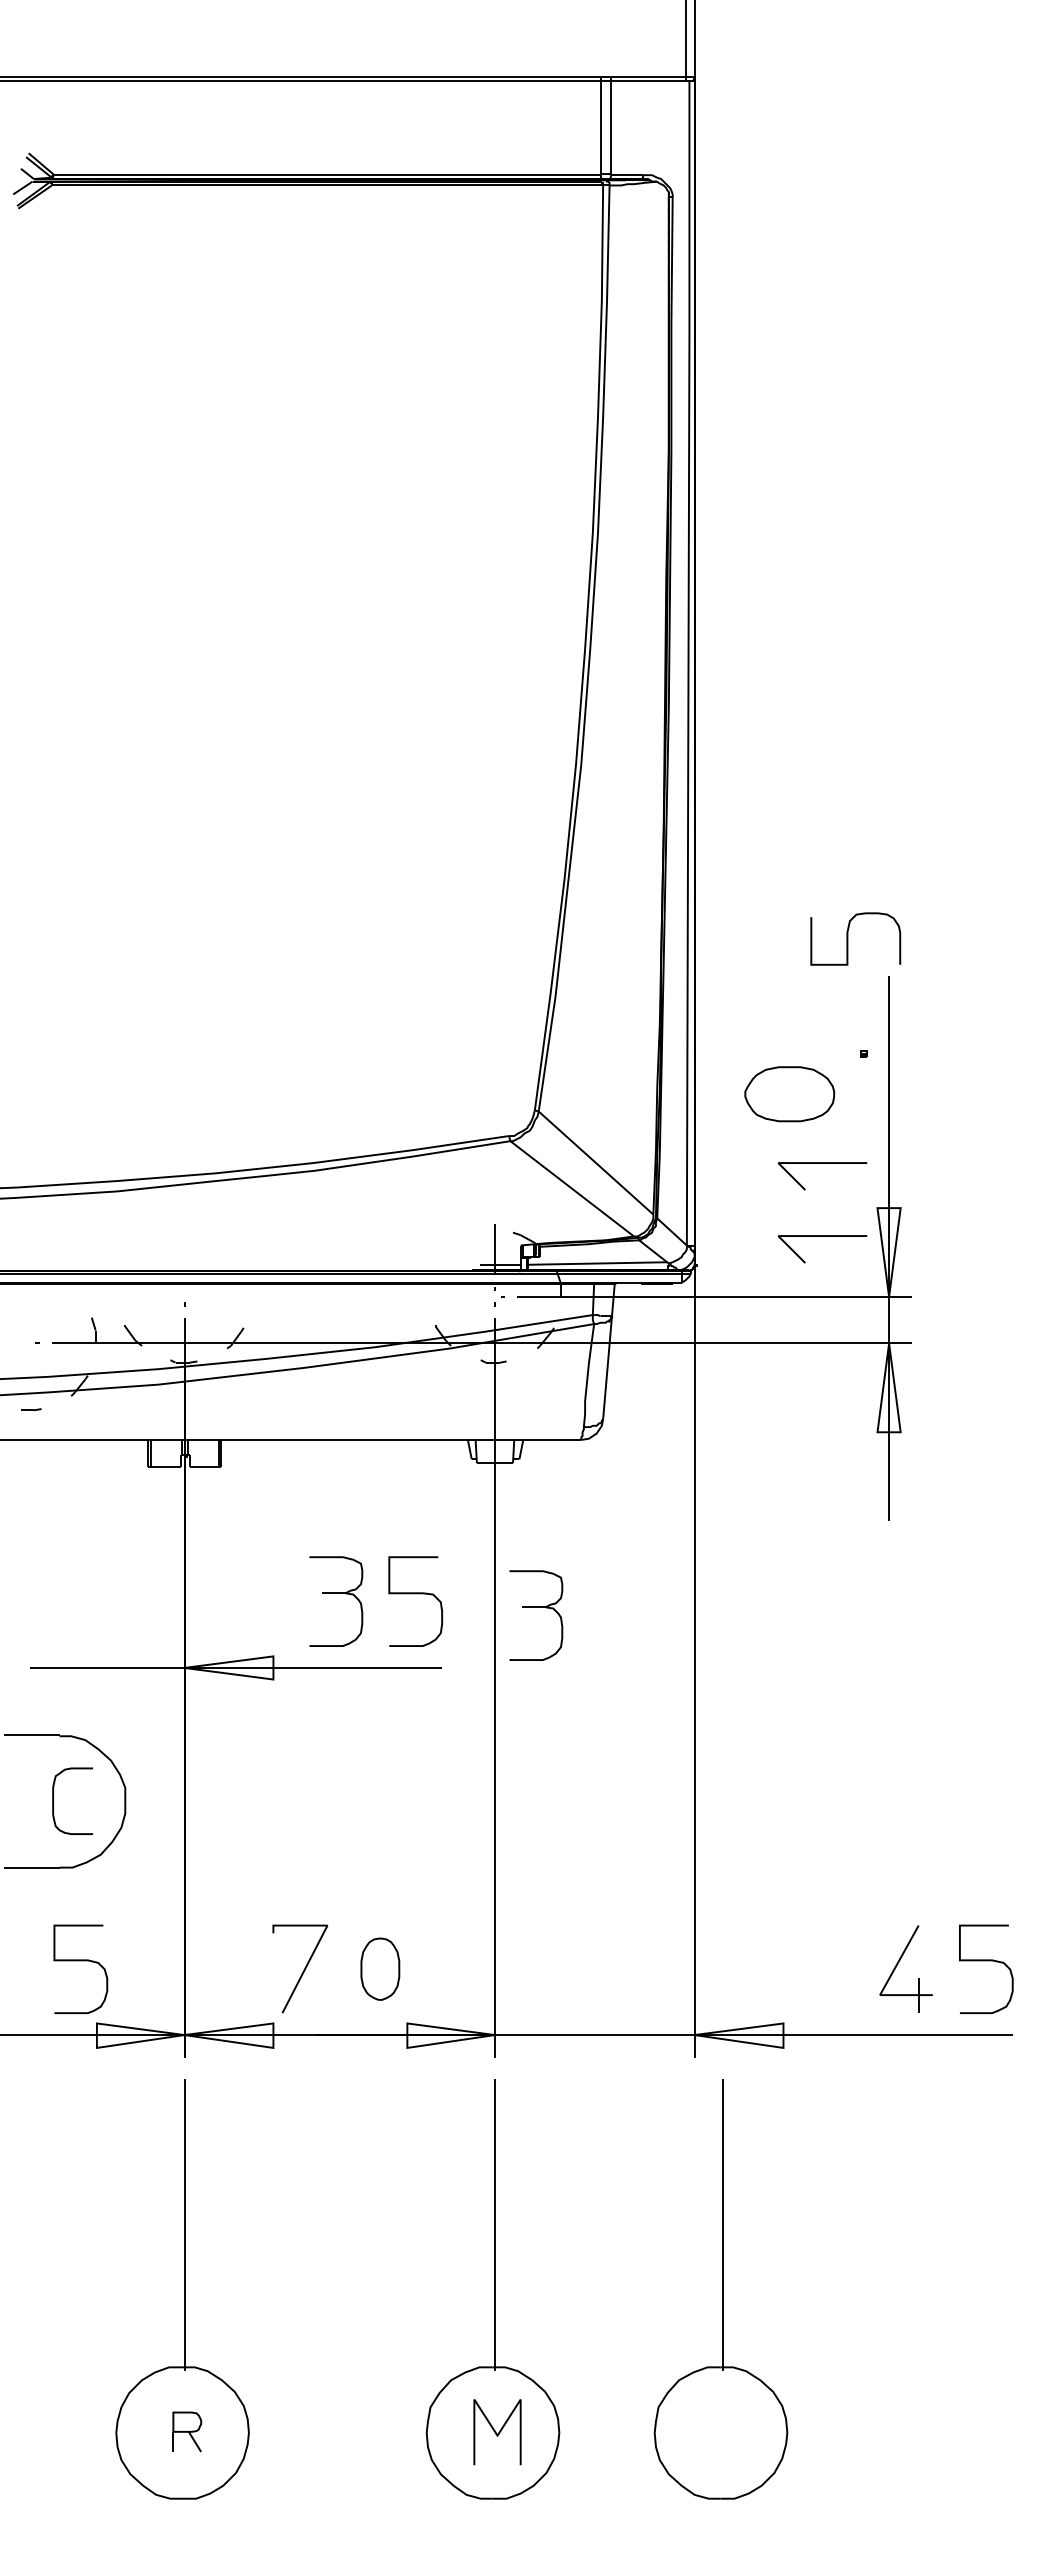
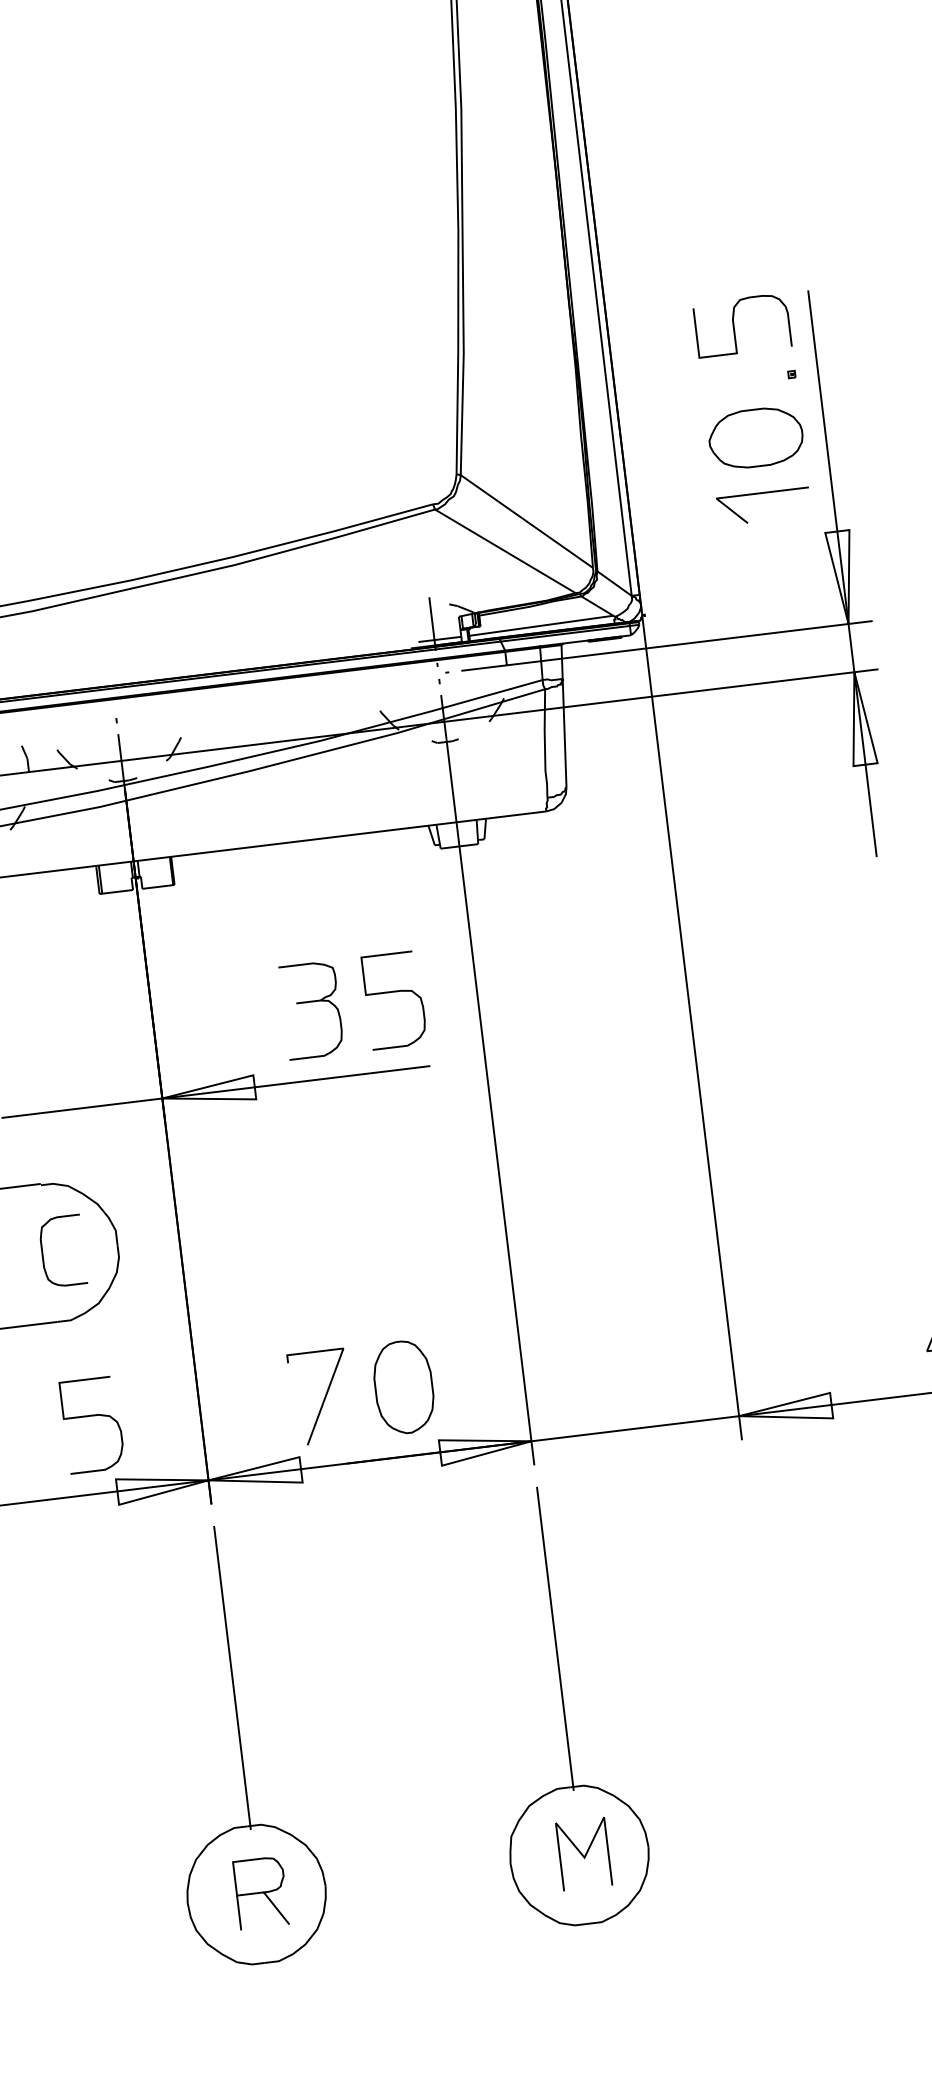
curve: (848, 938) -> (734, 325), moved
part: (789, 1094) -> (755, 438), moved
curve: (822, 1236) -> (771, 569), removed
part: (536, 1607) -> (520, 991), removed
part: (380, 1968) -> (404, 1386), size x1.43
part: (720, 2289) -> (798, 1677), removed
part: (187, 2431) -> (261, 1892), size x1.67

